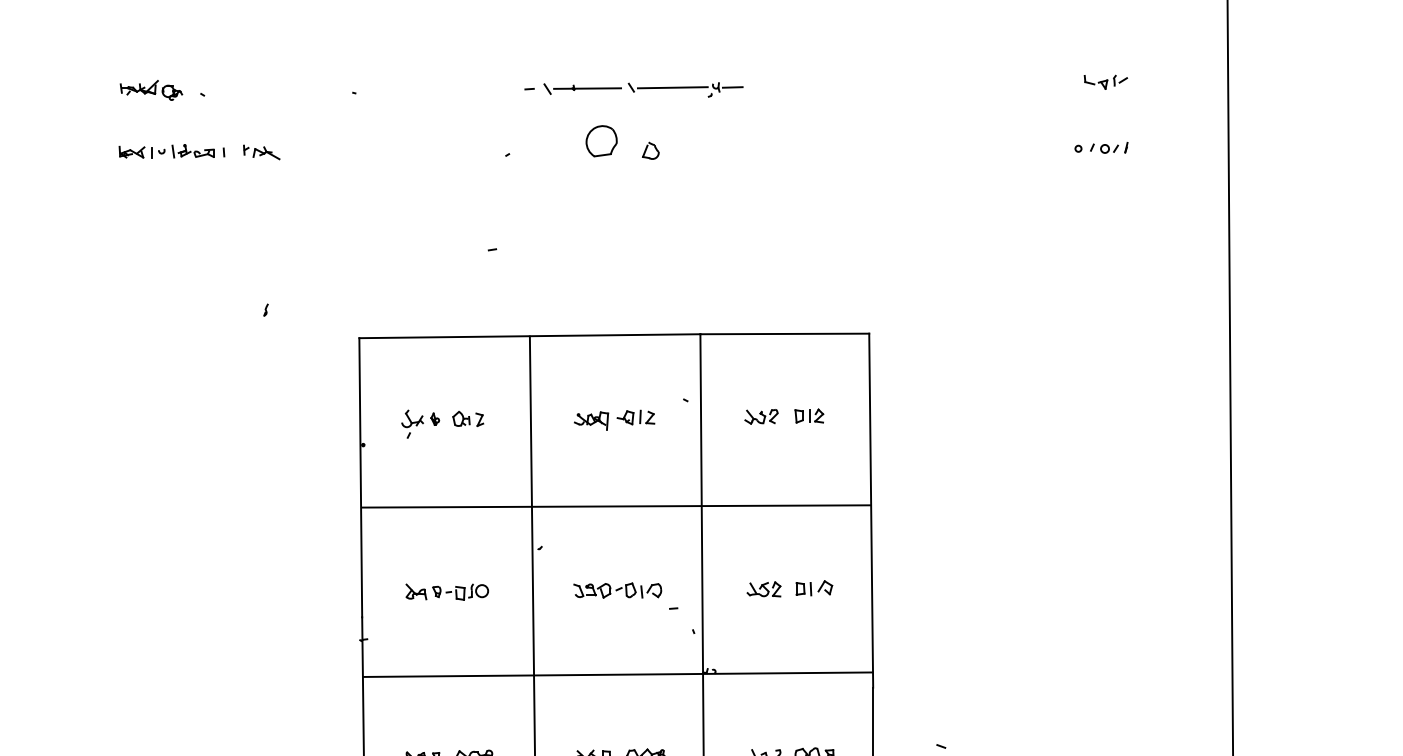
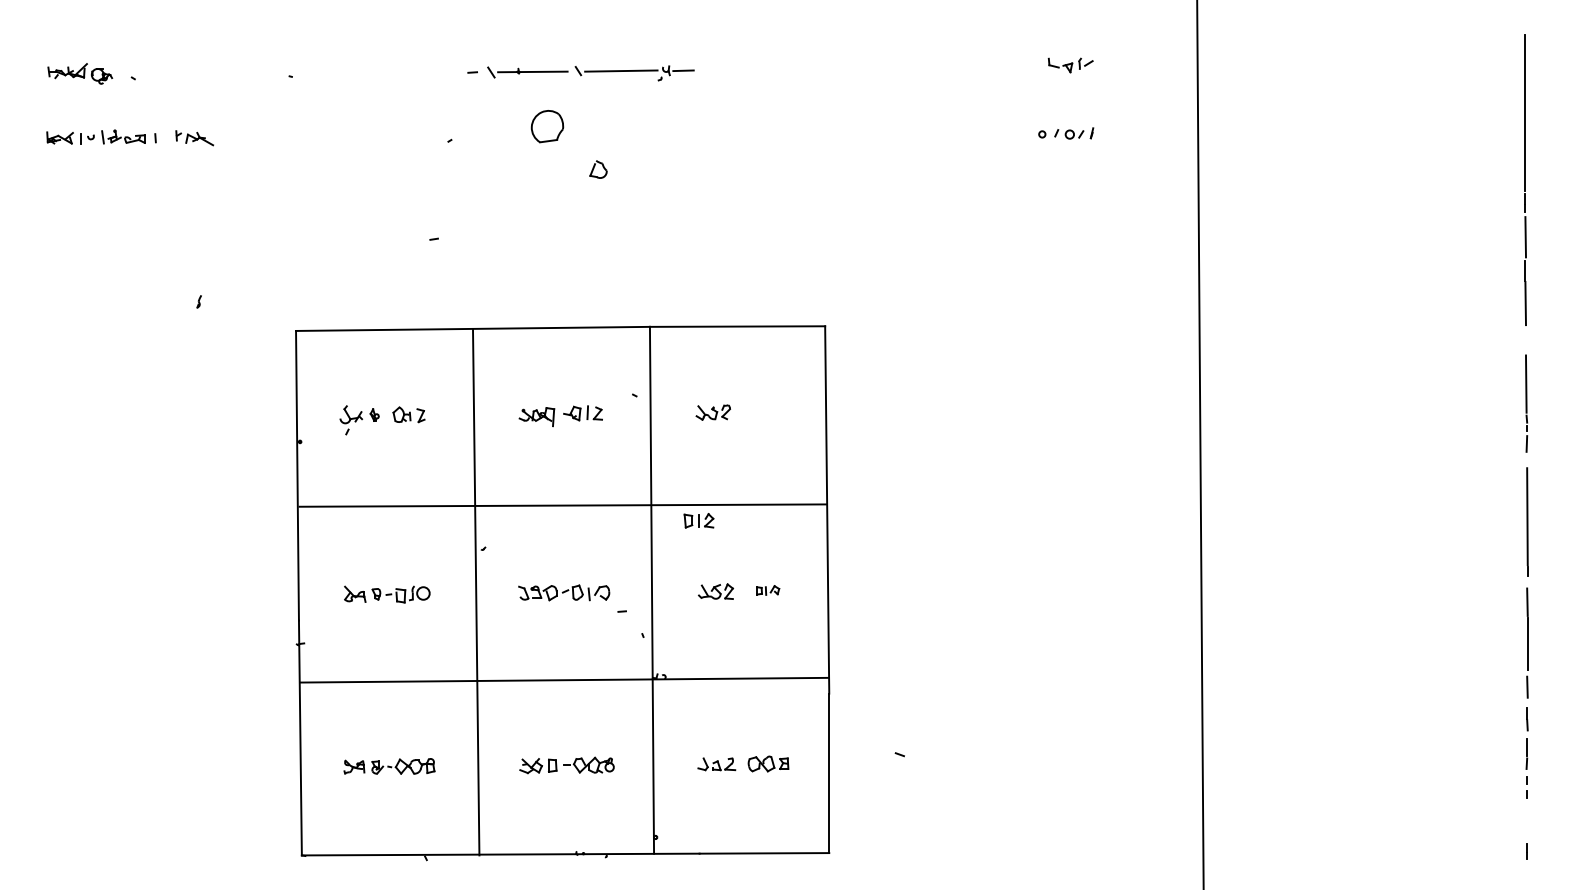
part: (650, 150) -> (598, 169), moved
part: (808, 415) -> (698, 520), moved
part: (813, 588) -> (767, 590), size x0.6

